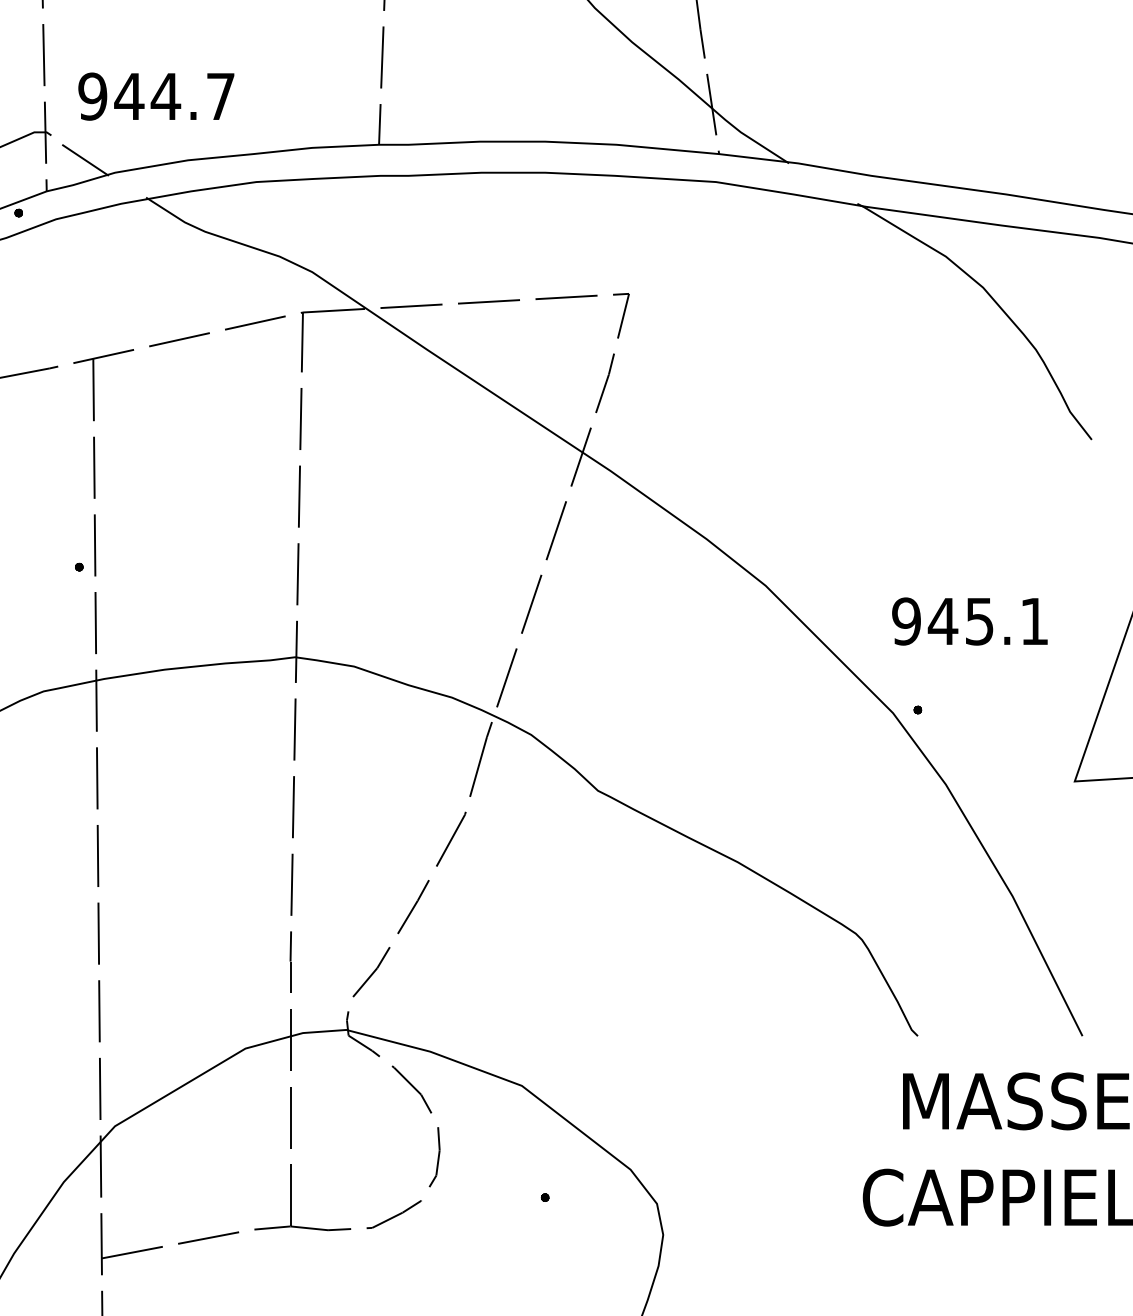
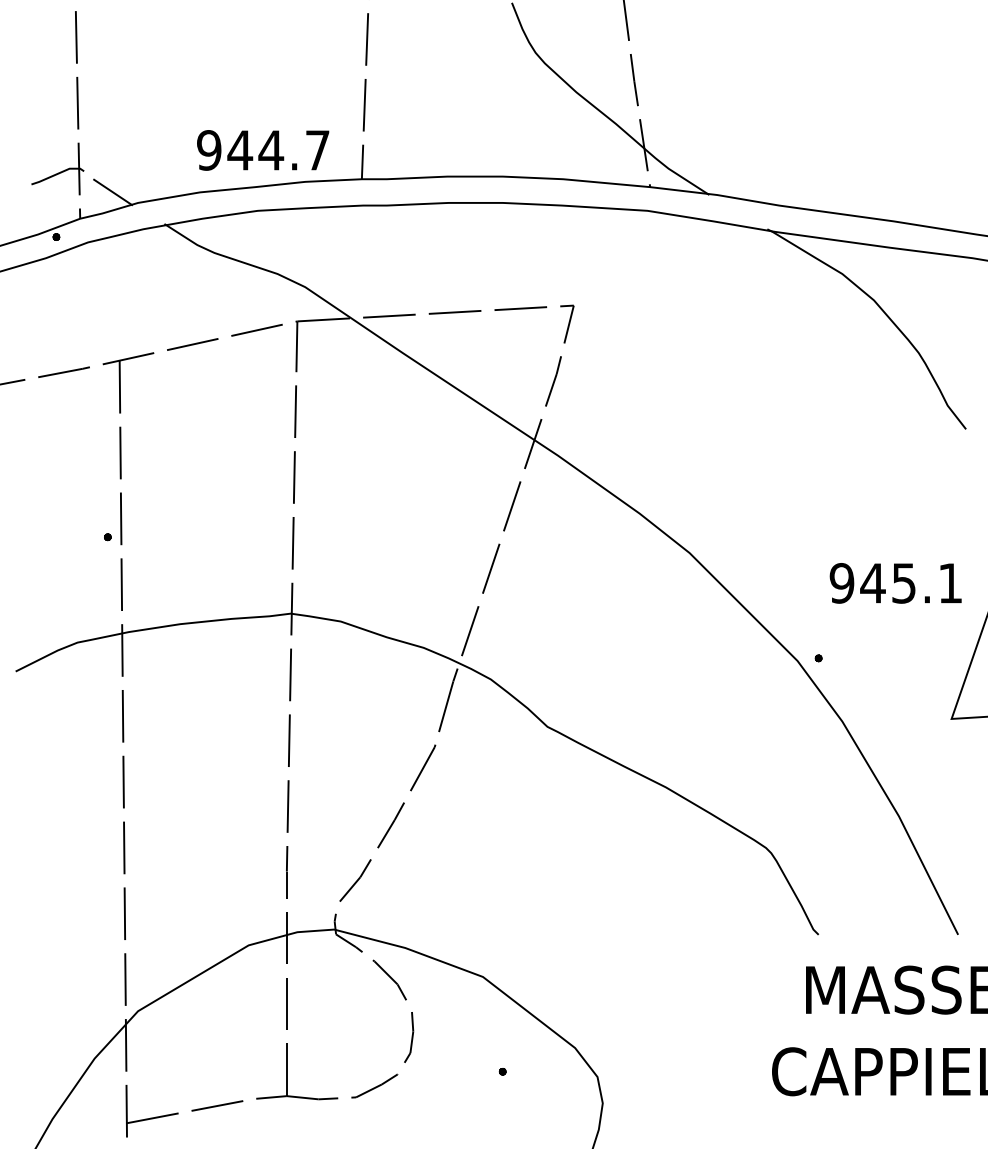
text: (156, 96) -> (263, 150), moved
text: (969, 621) -> (895, 583), moved

